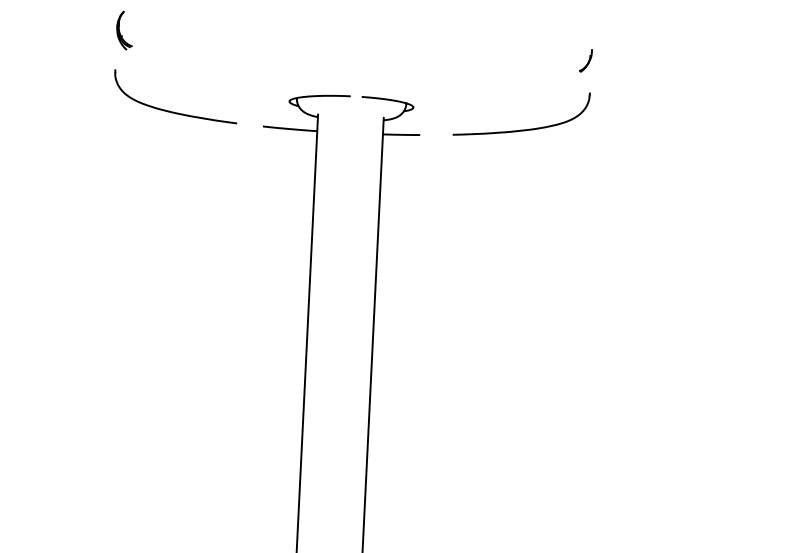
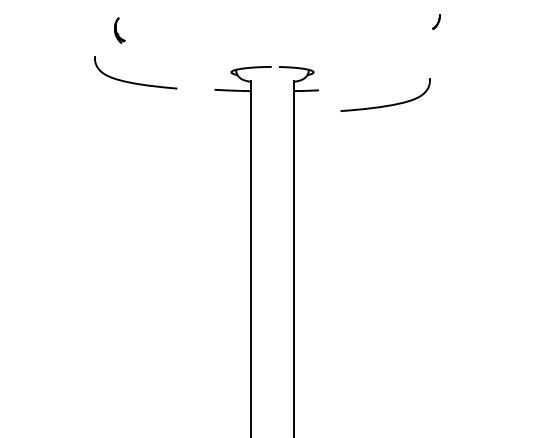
part: (586, 60) -> (436, 21), moved
part: (174, 111) -> (135, 82), moved
part: (525, 128) -> (388, 104), moved

